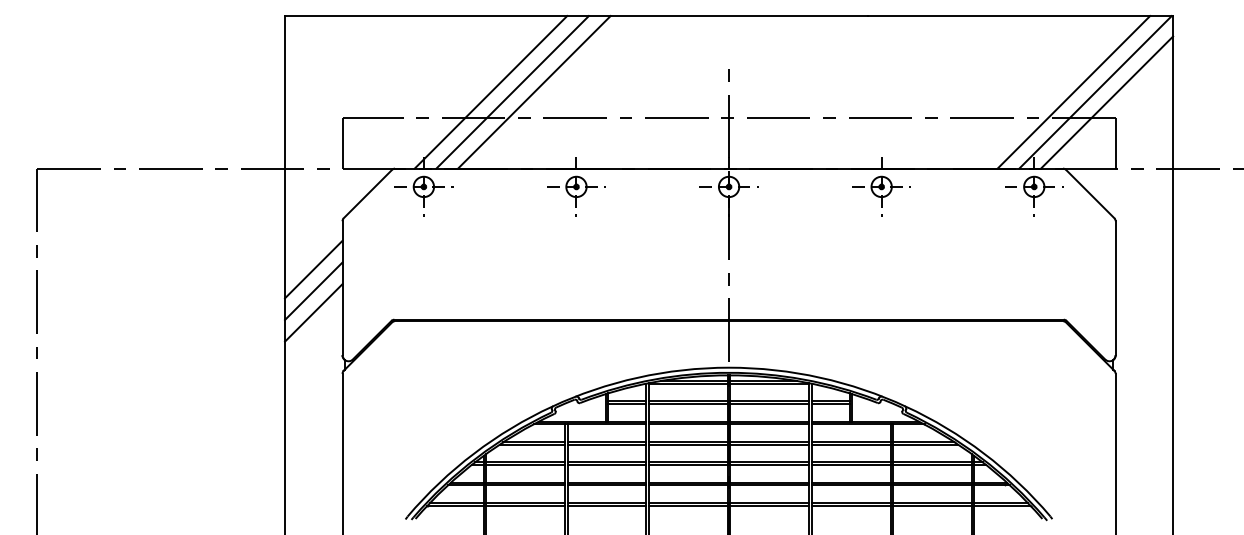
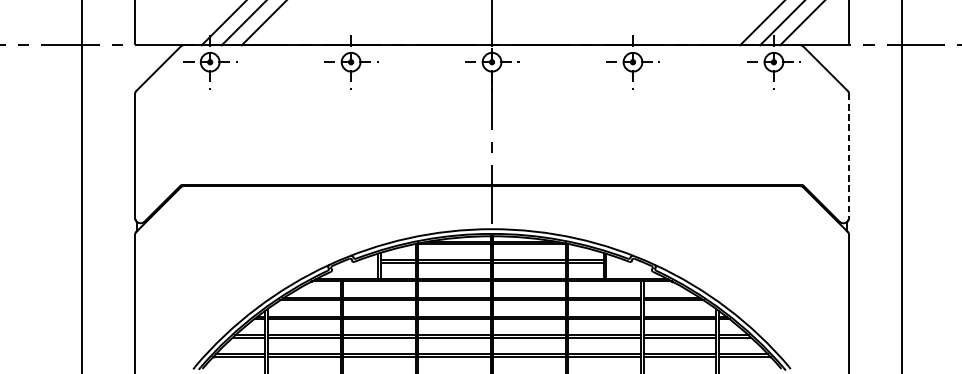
line: (313, 269) -> (108, 138), removed
line: (1115, 288) -> (848, 156), solid -> dashed
line: (313, 291) -> (108, 158), removed
line: (313, 312) -> (108, 178), removed

